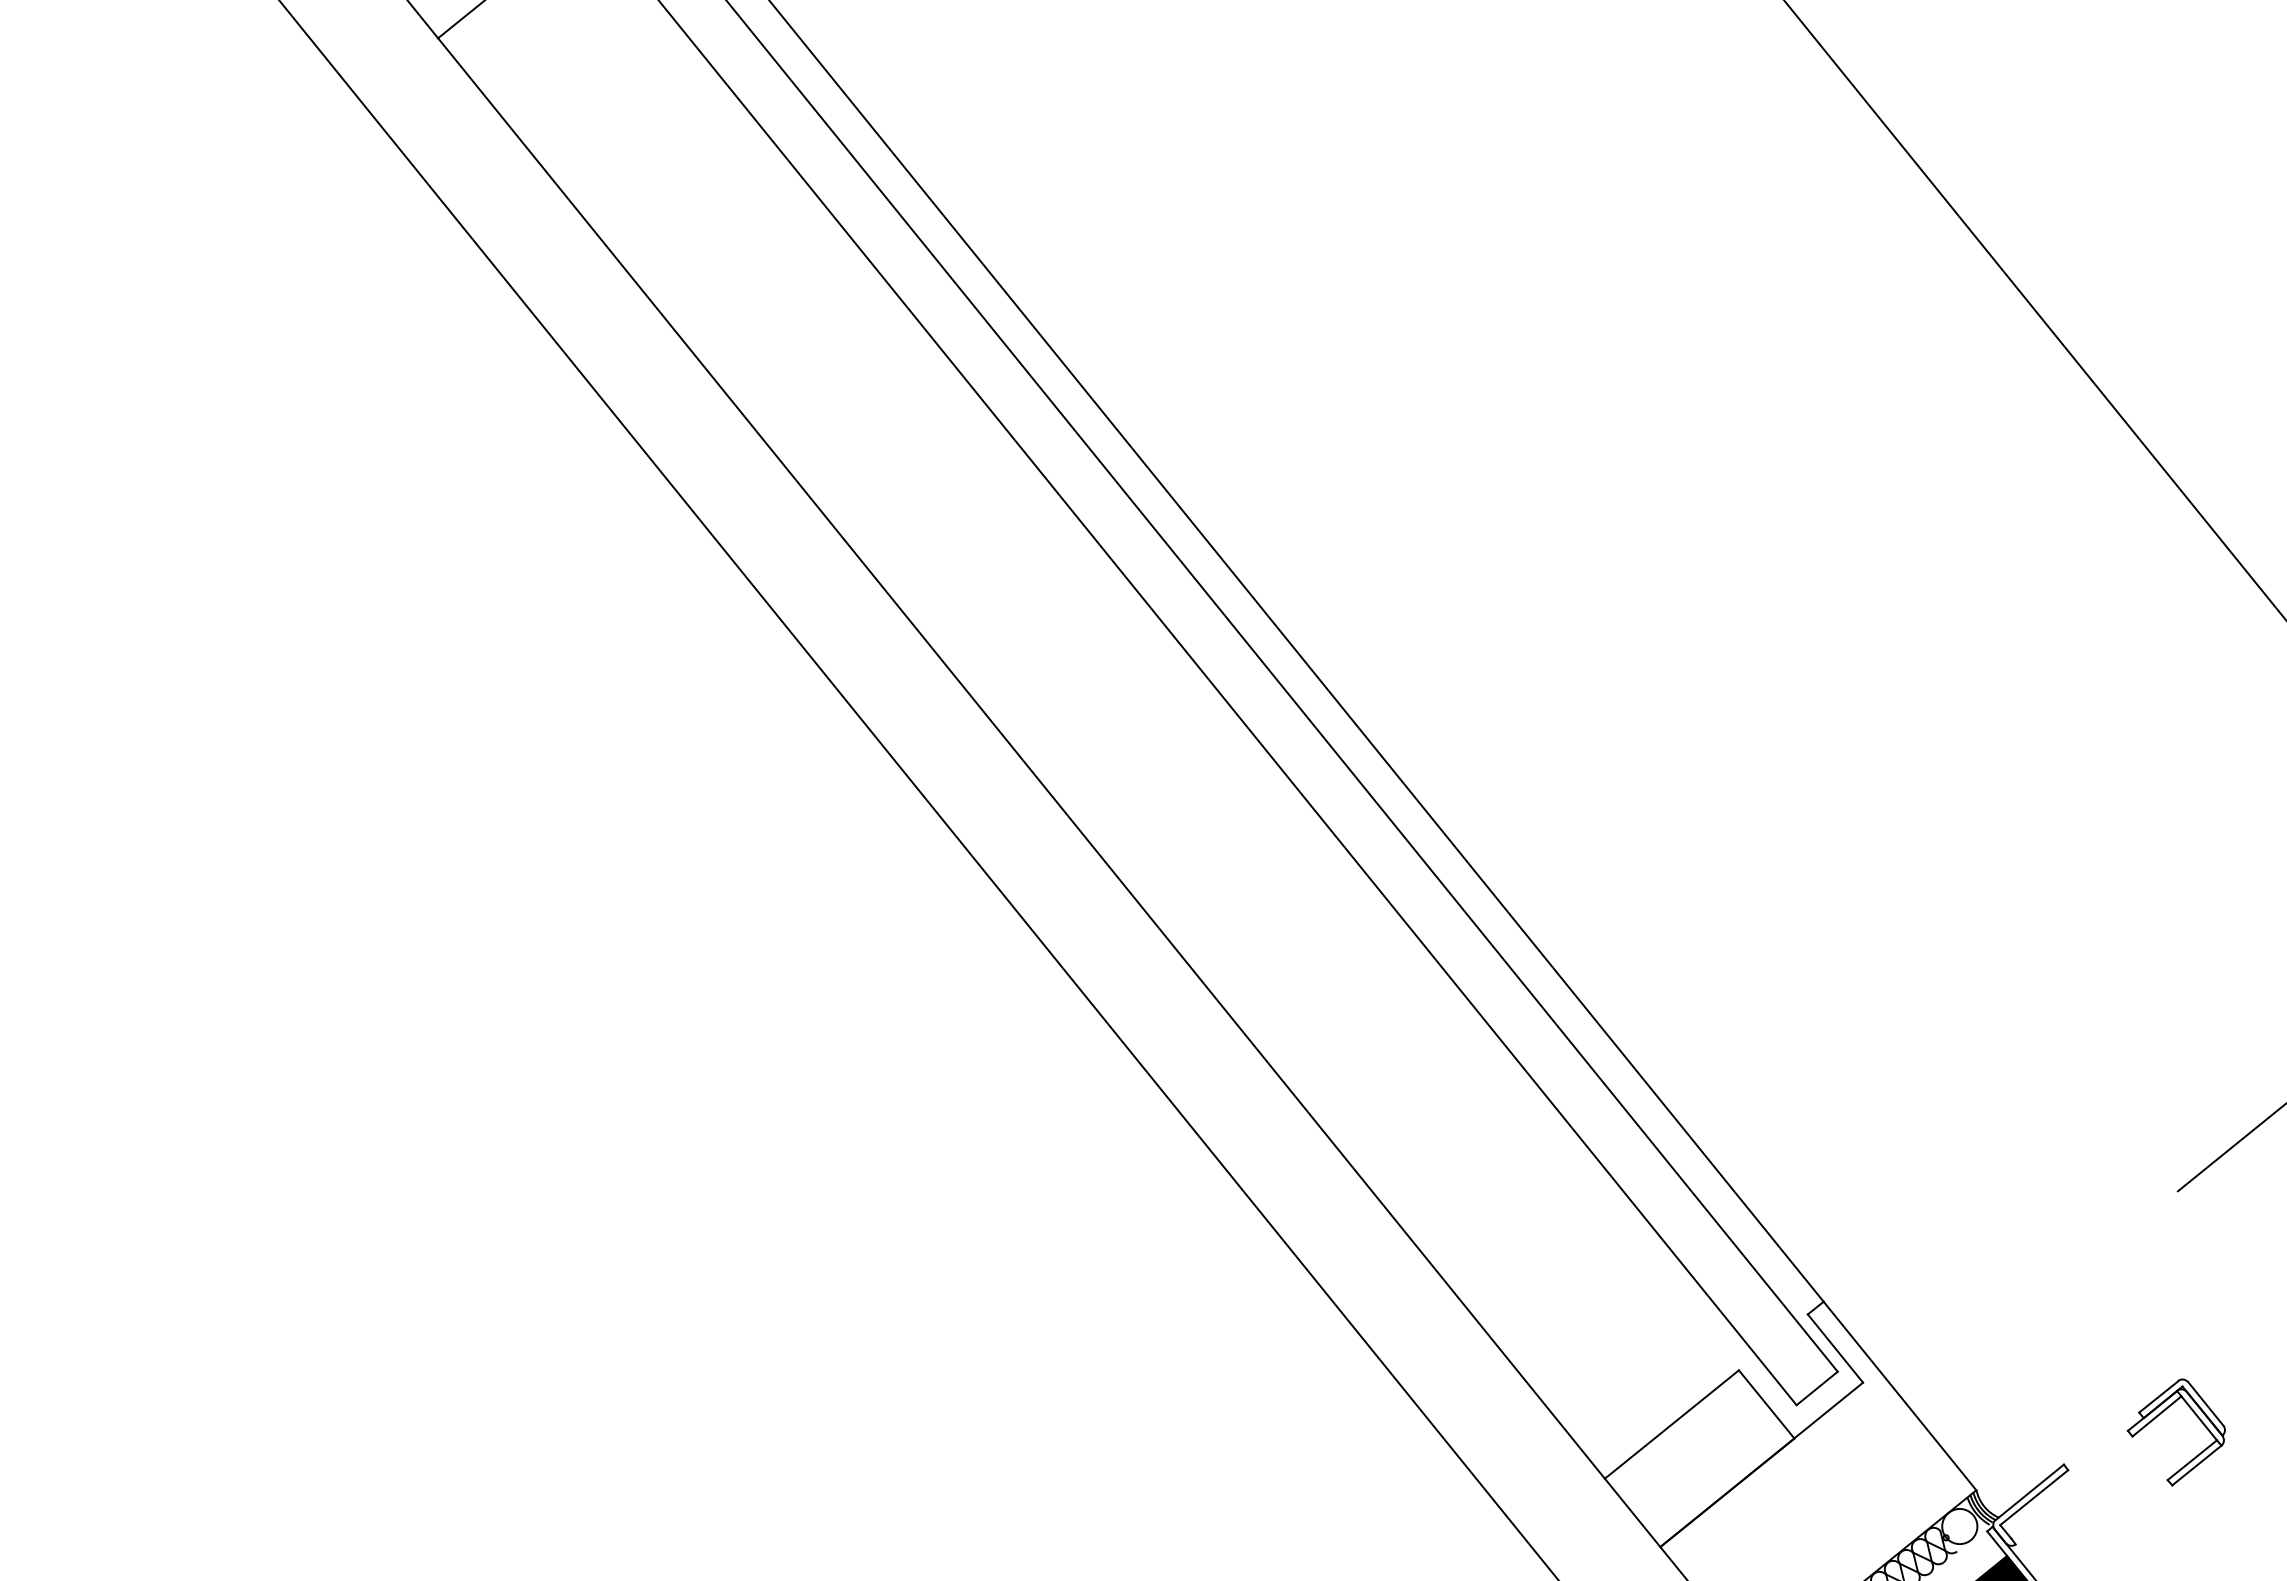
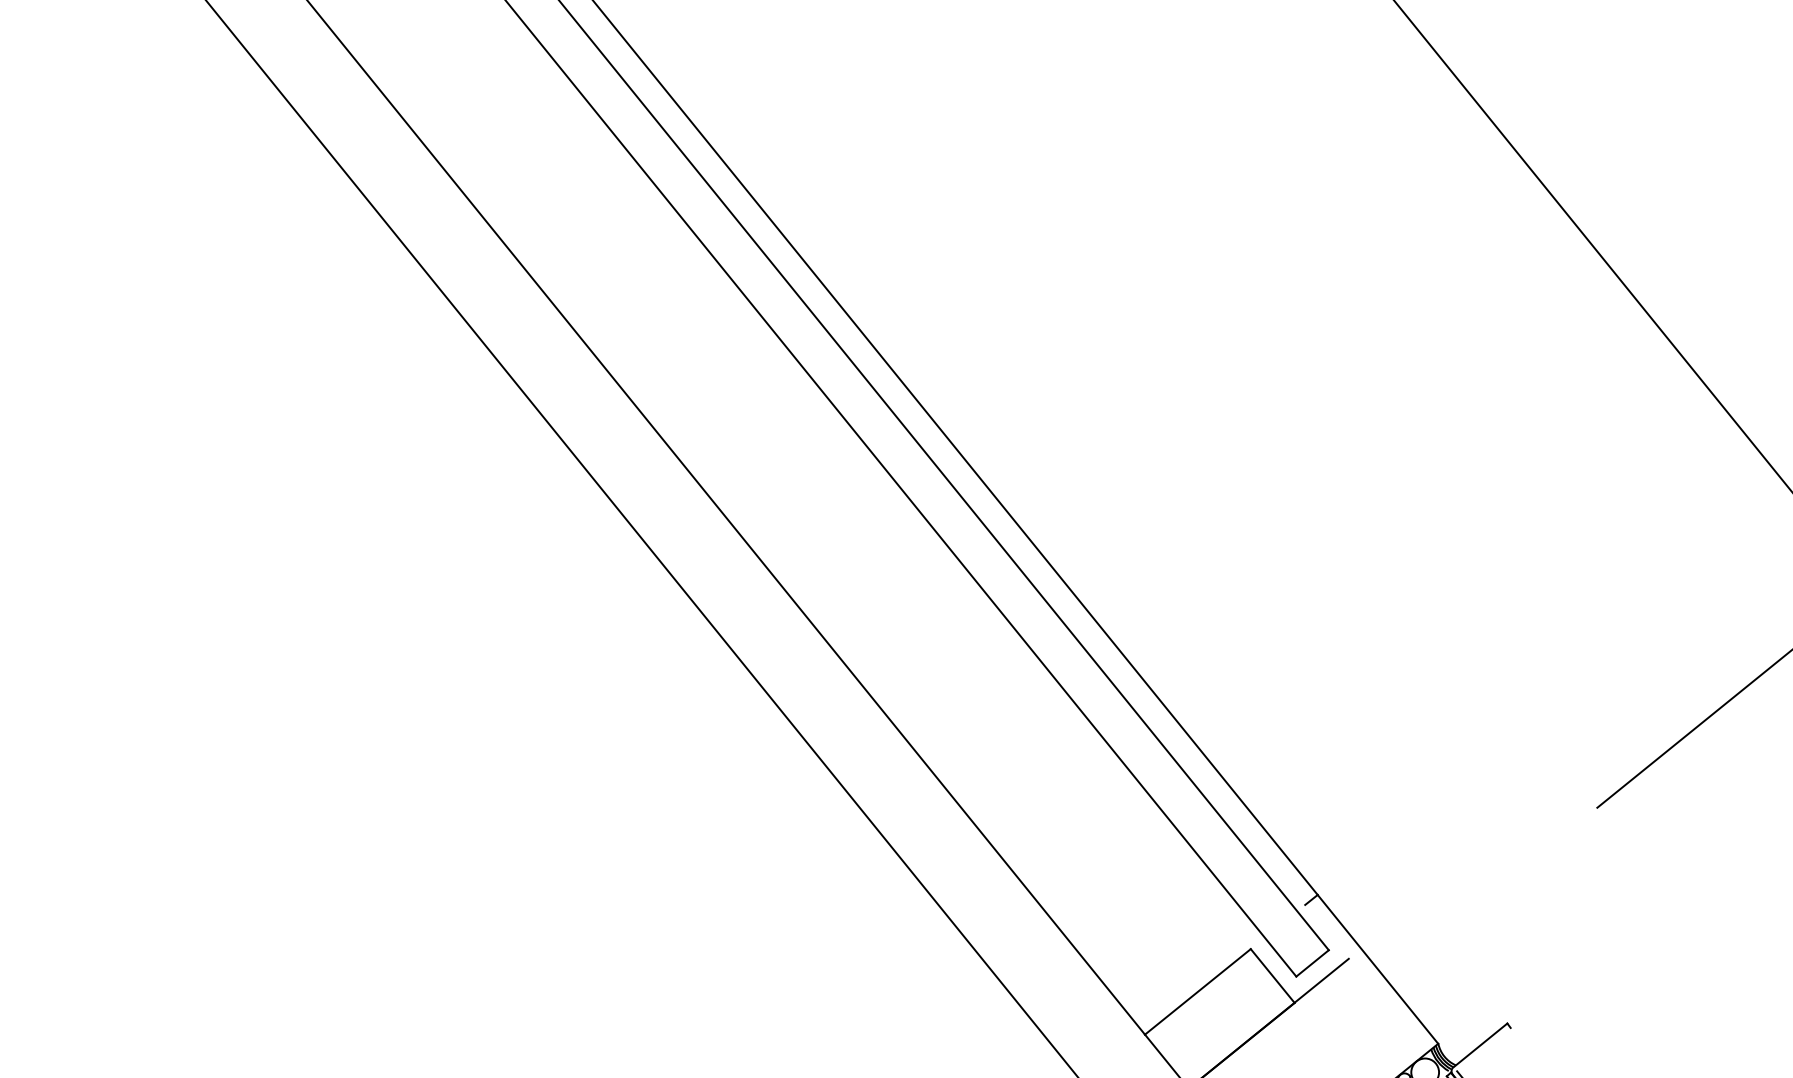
line: (1835, 1348) -> (1327, 931), removed
part: (2162, 1413) -> (1585, 983), removed
line: (2034, 1497) -> (1484, 1049), removed

